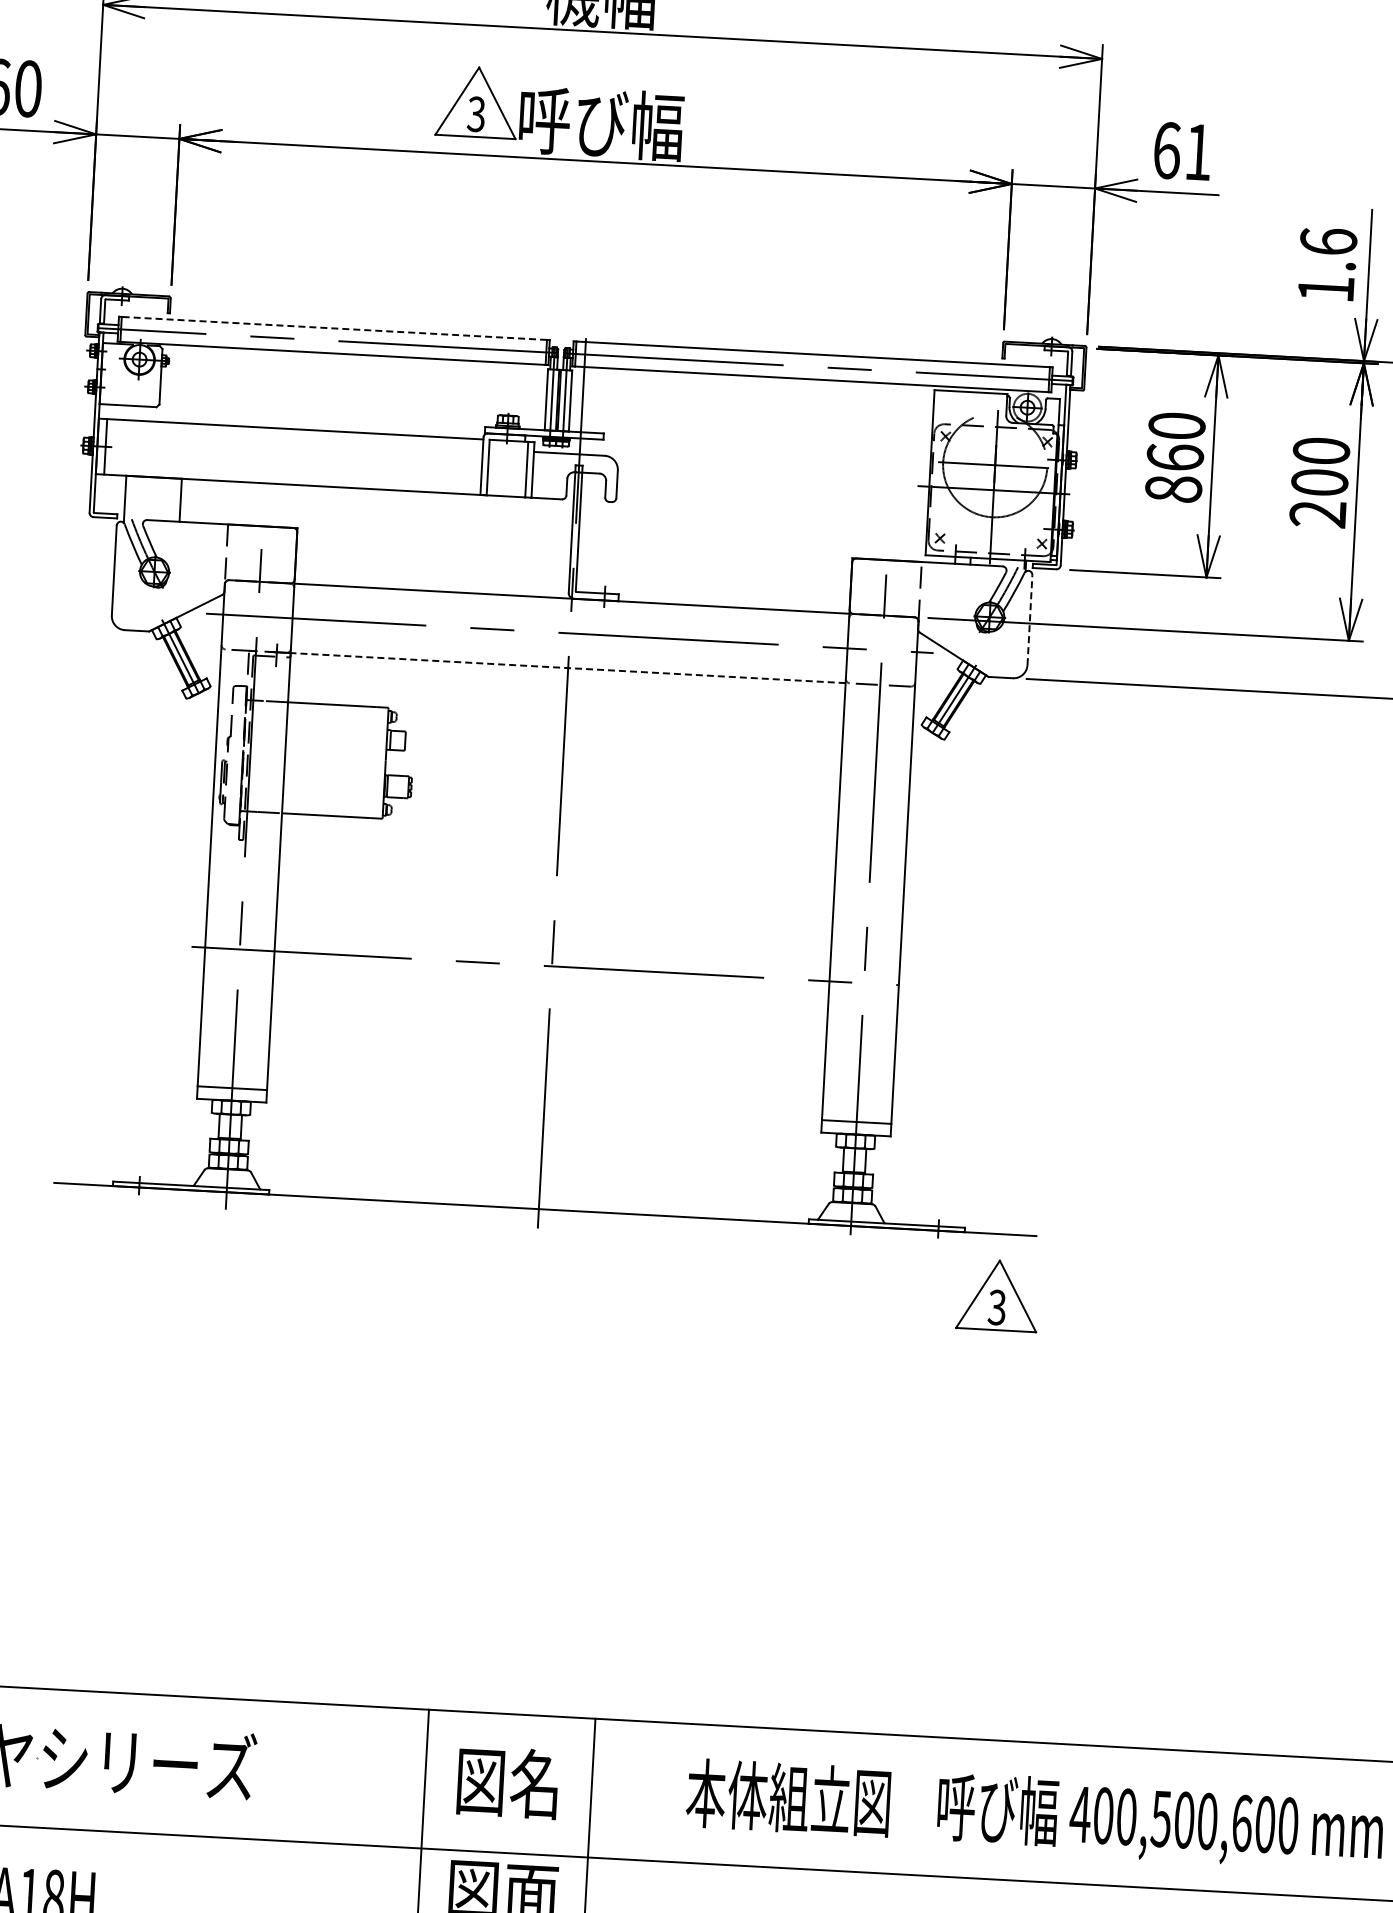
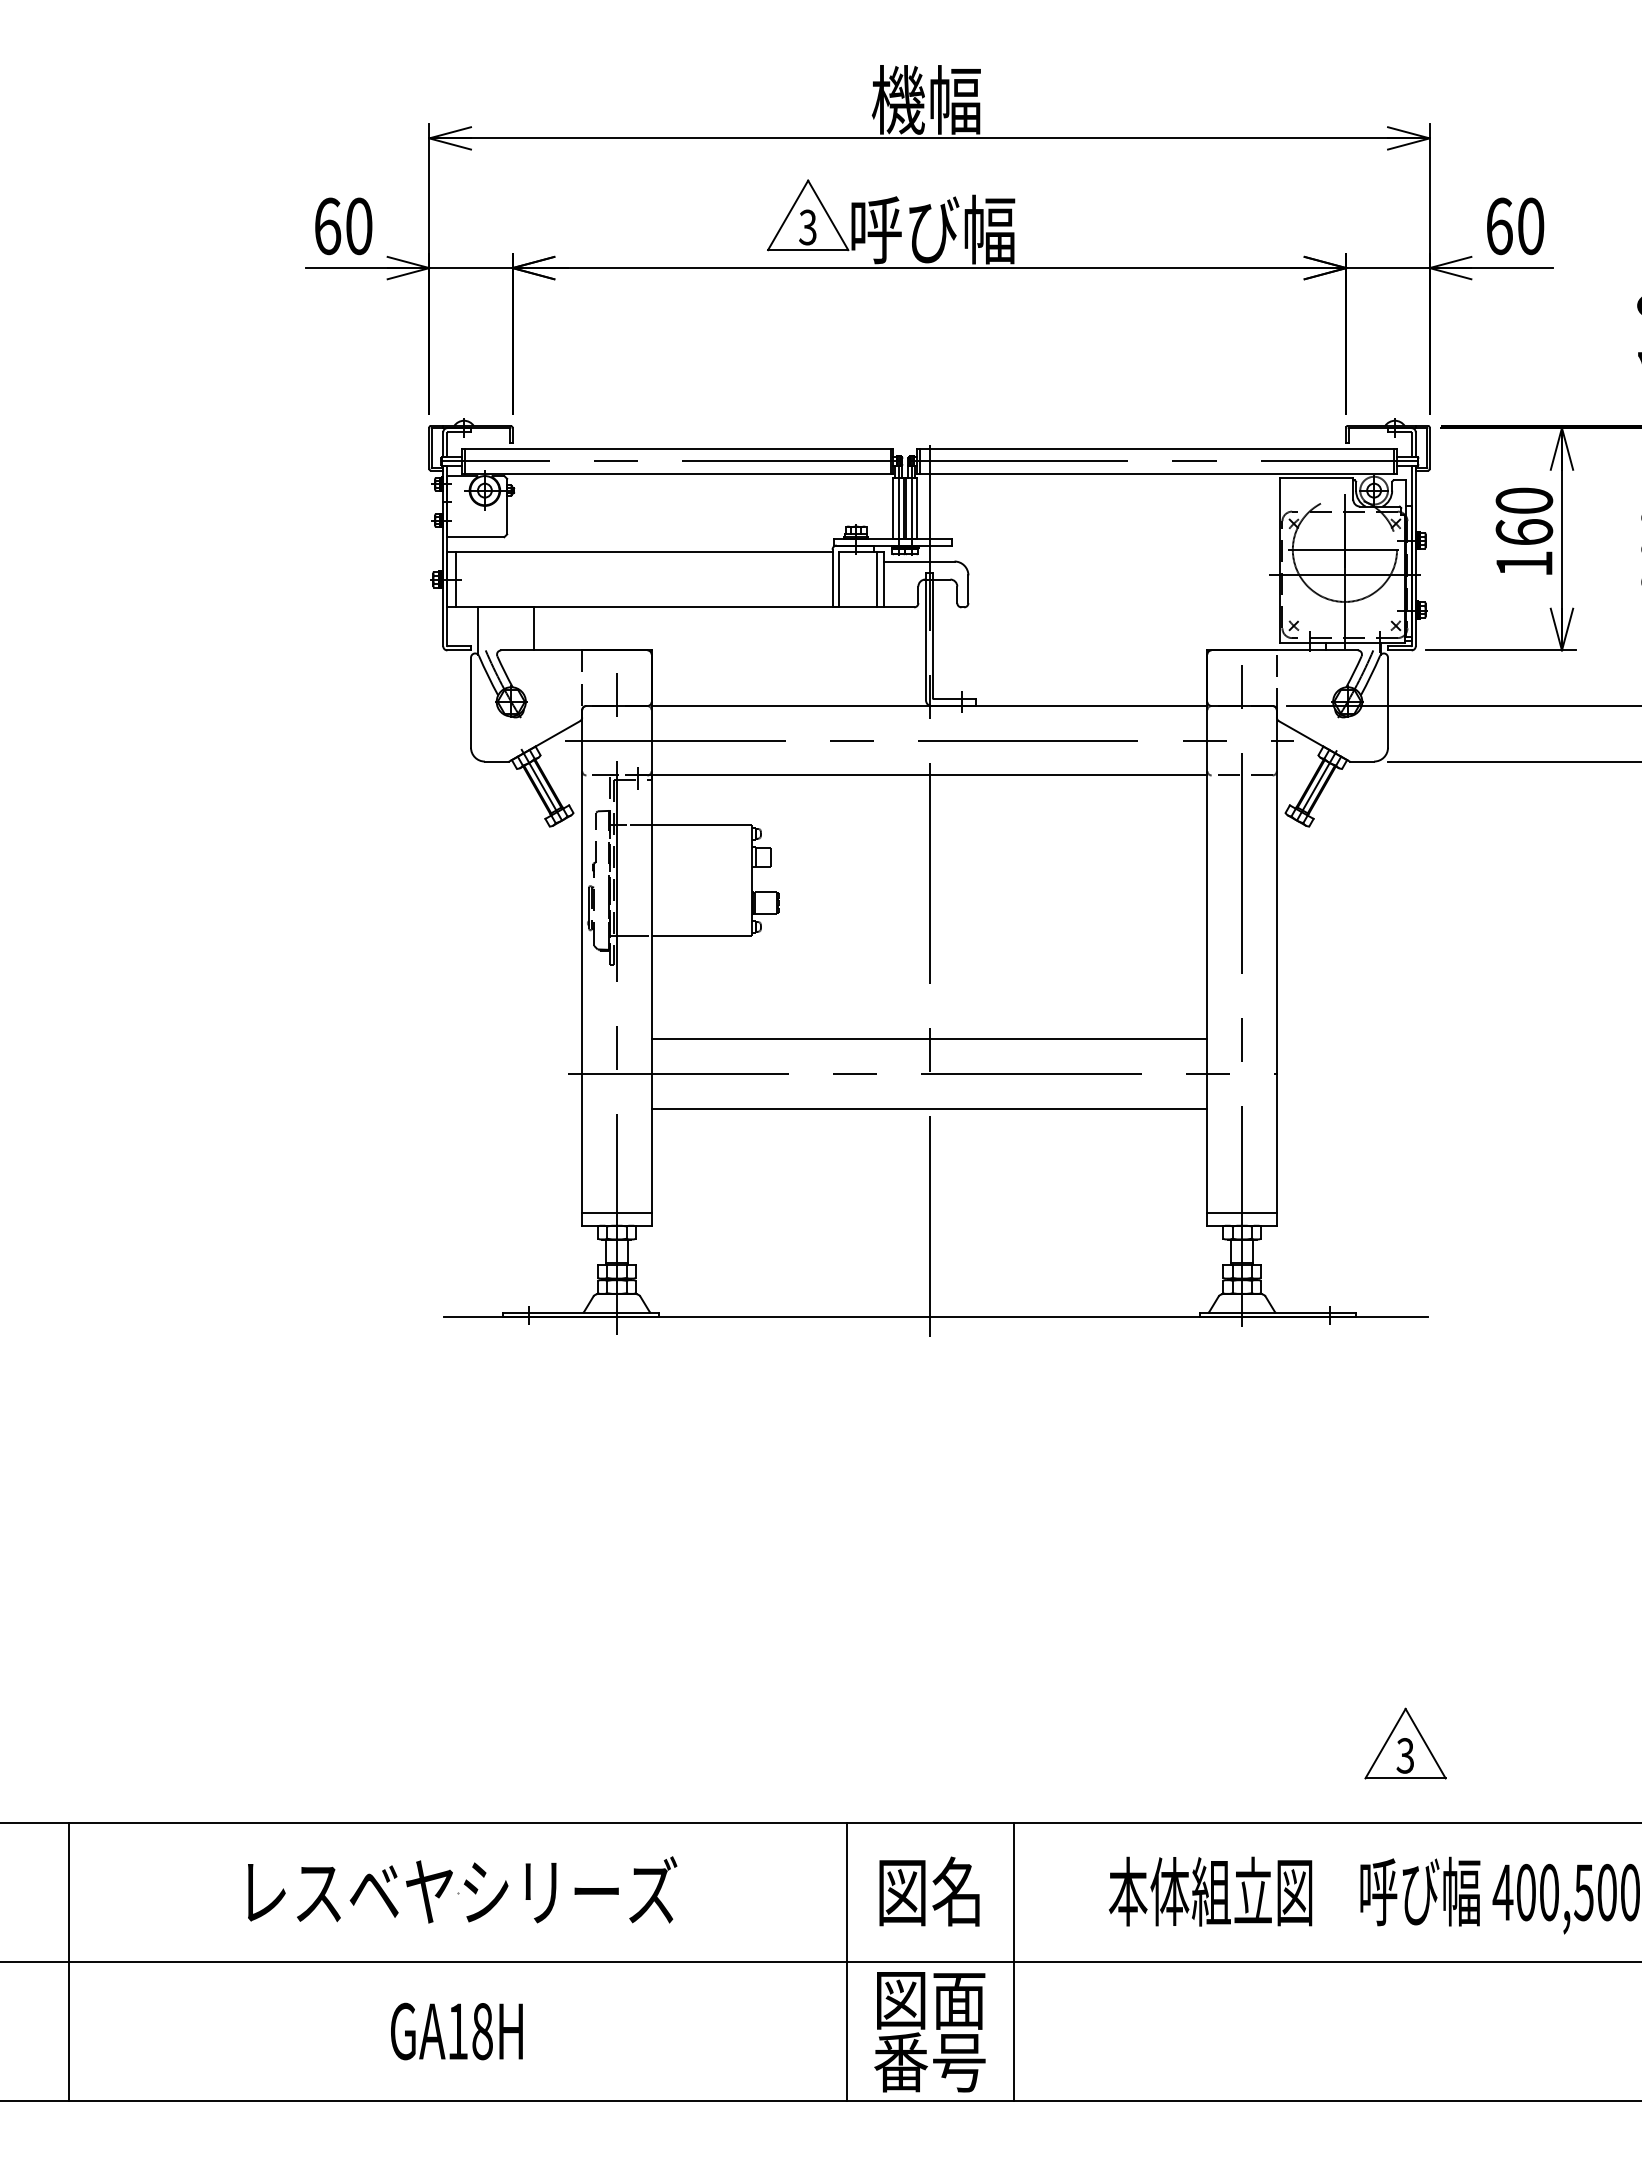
text: (1198, 152) -> (1531, 226), 61 -> 60
line: (334, 327) -> (677, 448), dashed -> solid
text: (1173, 488) -> (1524, 563), 860 -> 160
line: (1030, 620) -> (1388, 702), dashed -> solid
line: (568, 668) -> (929, 775), dashed -> solid
line: (553, 931) -> (929, 1039), added
line: (550, 1000) -> (929, 1108), added
part: (997, 1295) -> (1405, 1743), moved

